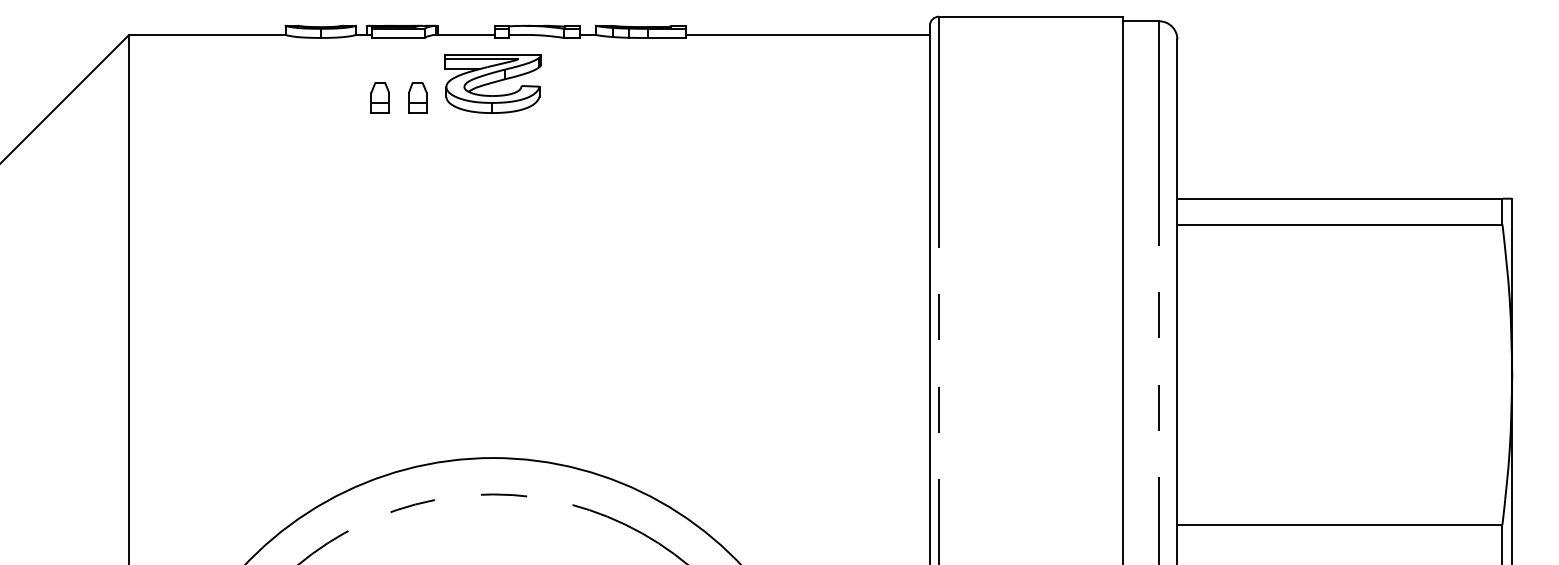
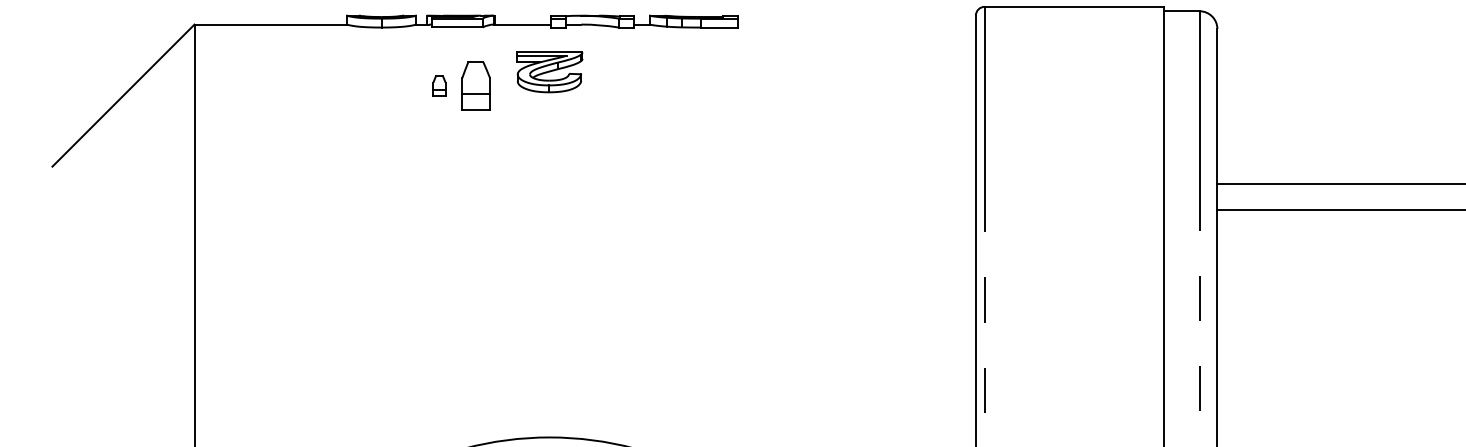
line: (807, 34) -> (856, 24), removed
part: (492, 83) -> (549, 71), size x0.7
part: (379, 97) -> (438, 85), size x0.7
part: (417, 97) -> (475, 85), size x1.6

